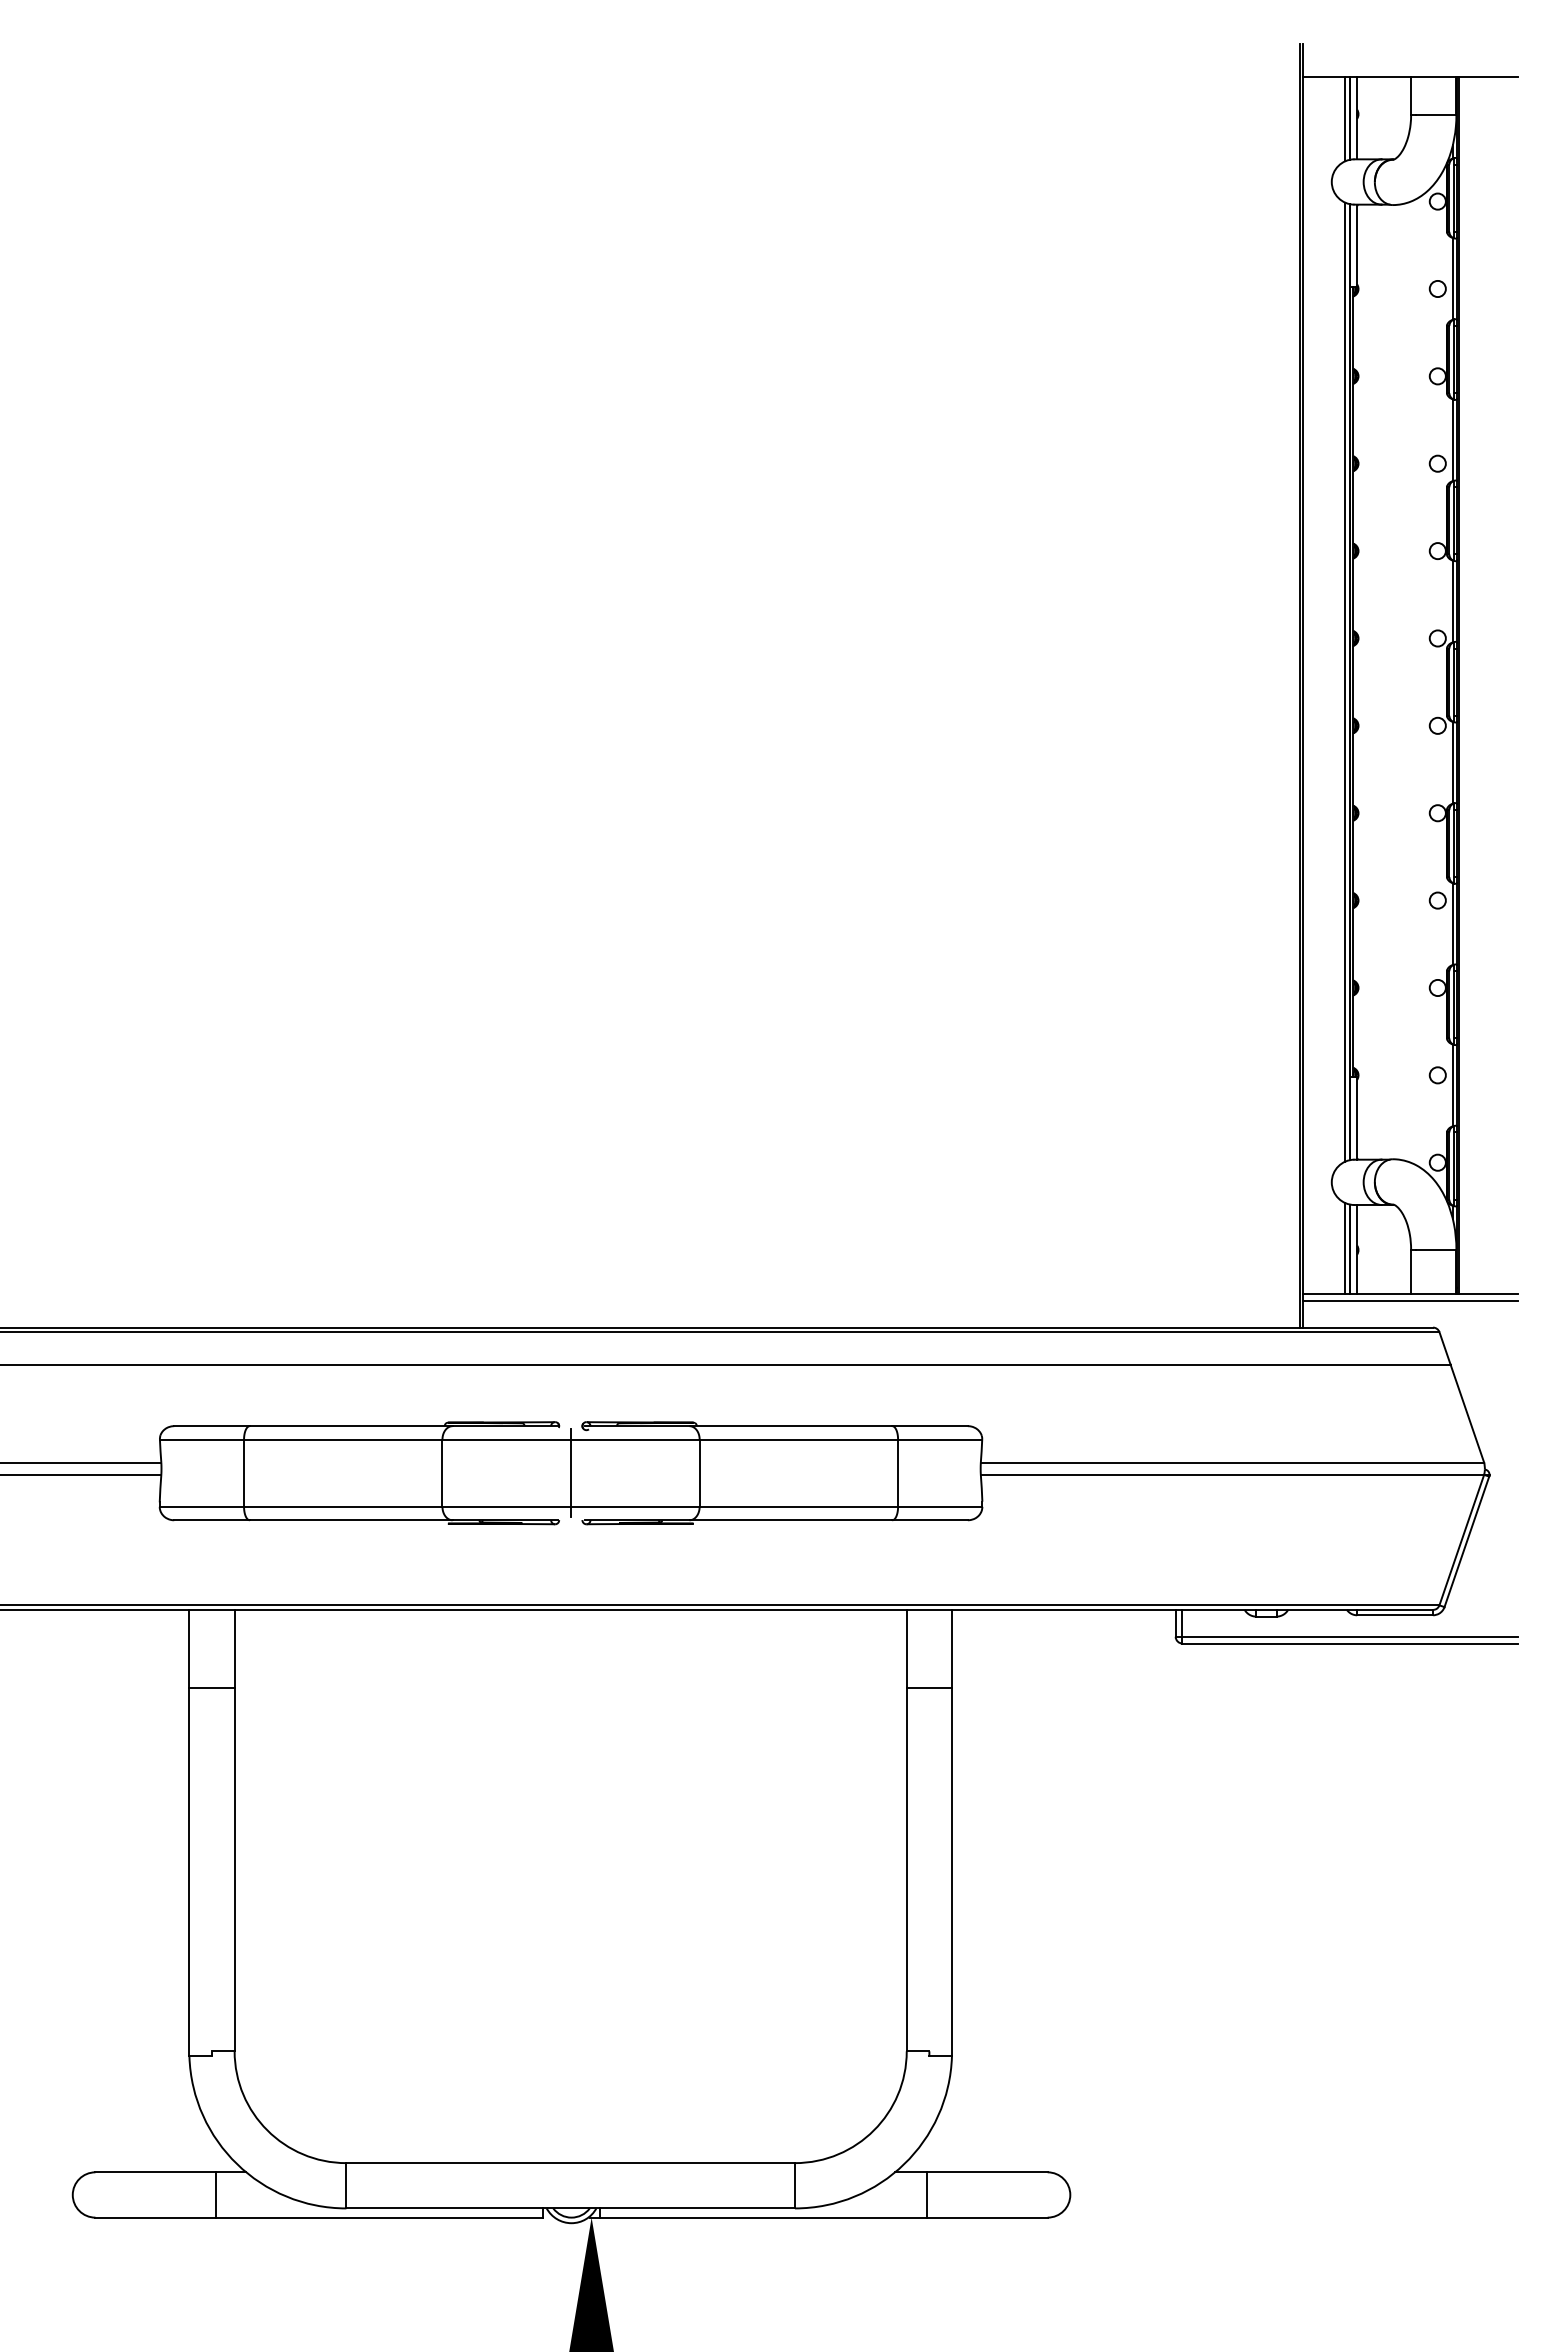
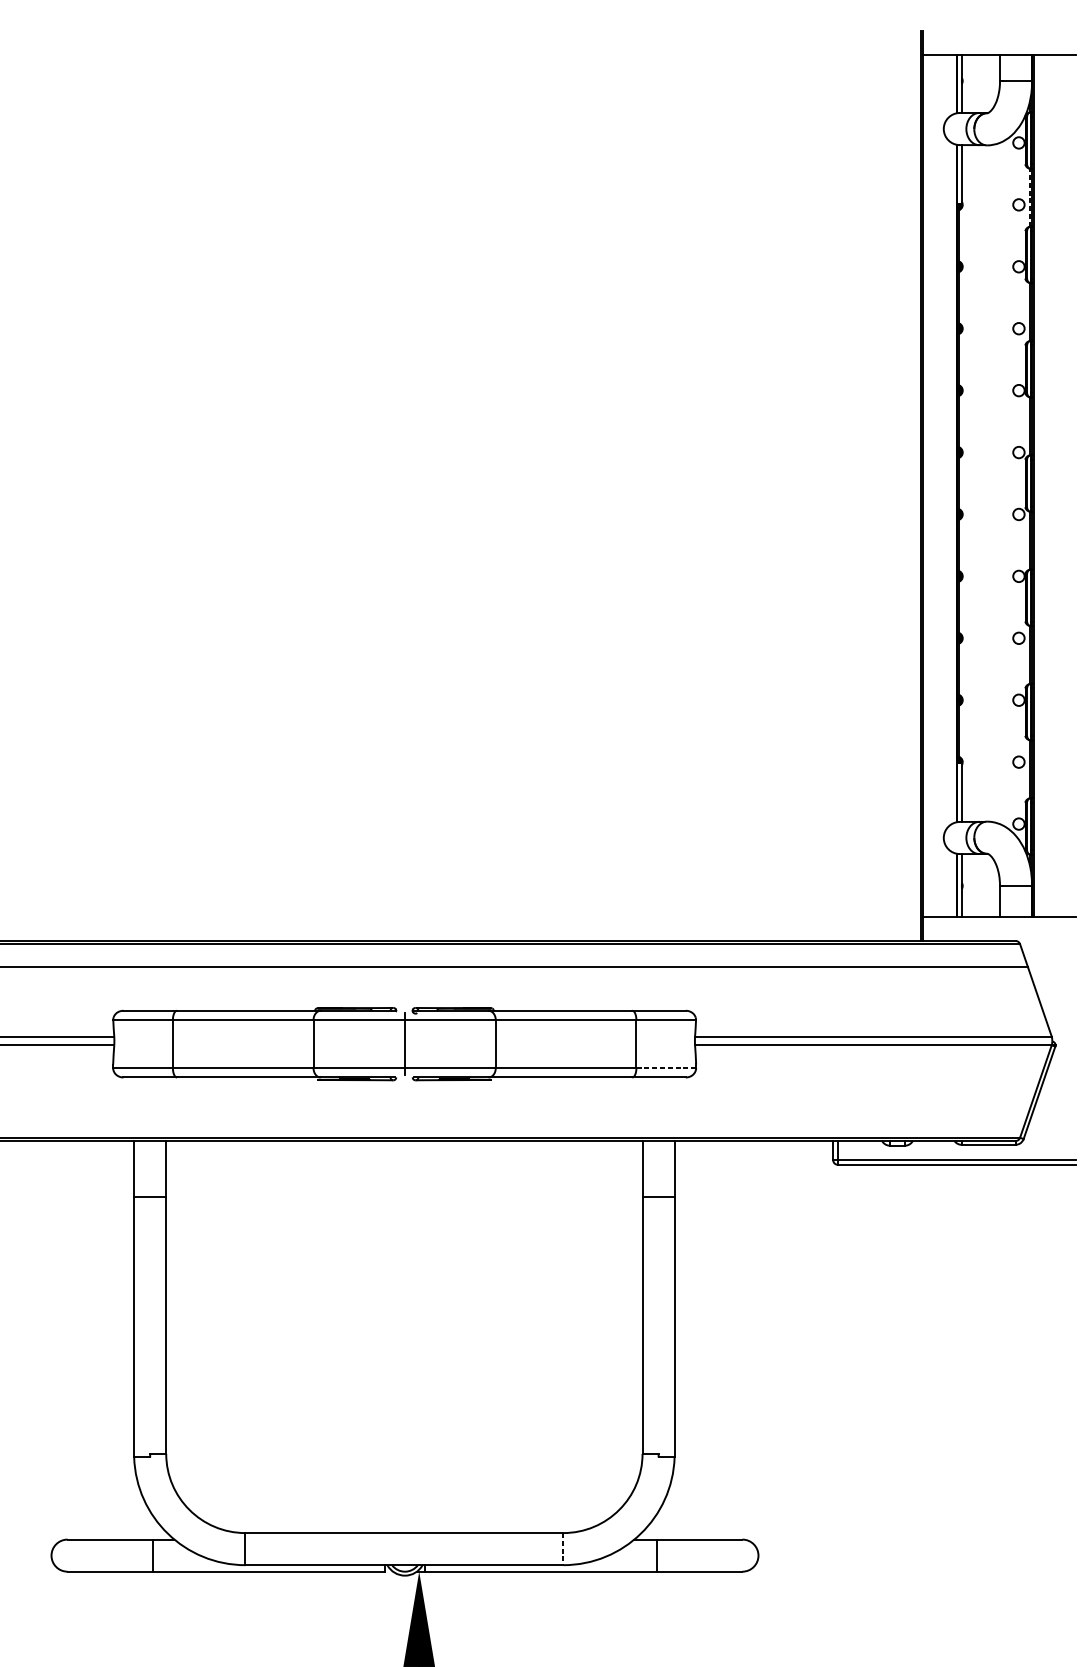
line: (1344, 119) -> (952, 84), removed
line: (1452, 278) -> (1029, 197), solid -> dashed
line: (1344, 681) -> (952, 483), removed
line: (1344, 1248) -> (952, 884), removed
line: (1410, 1300) -> (999, 921), removed
line: (939, 1506) -> (665, 1067), solid -> dashed
line: (794, 2185) -> (563, 1548), solid -> dashed

